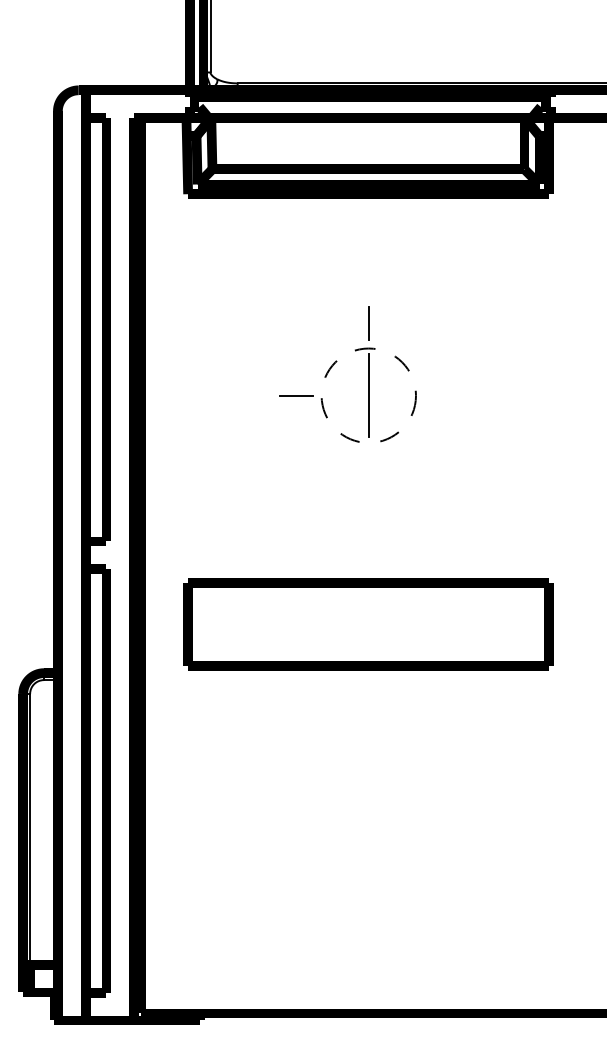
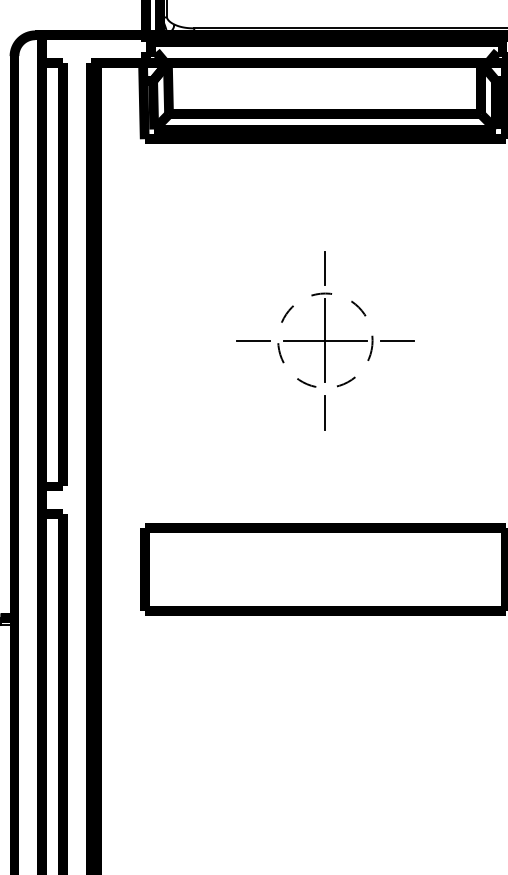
line: (368, 395) -> (325, 340), added
line: (440, 395) -> (397, 340), added
line: (368, 467) -> (325, 412), added

